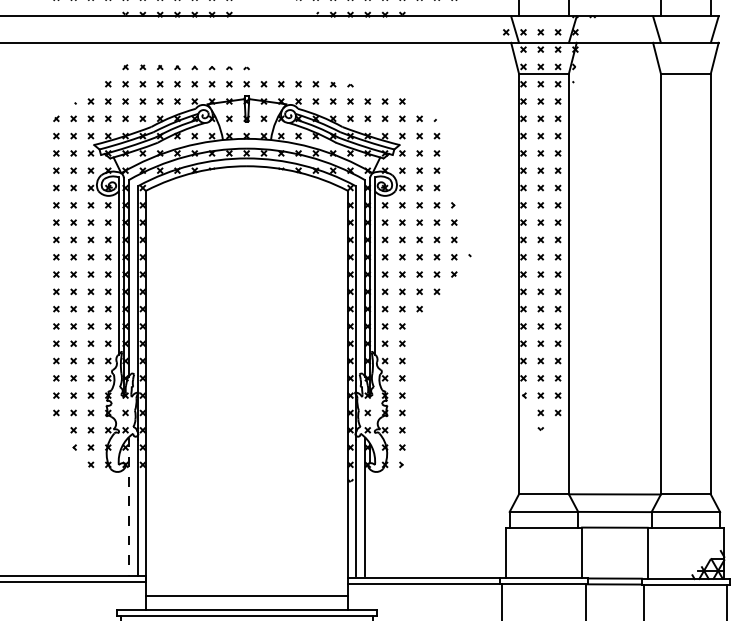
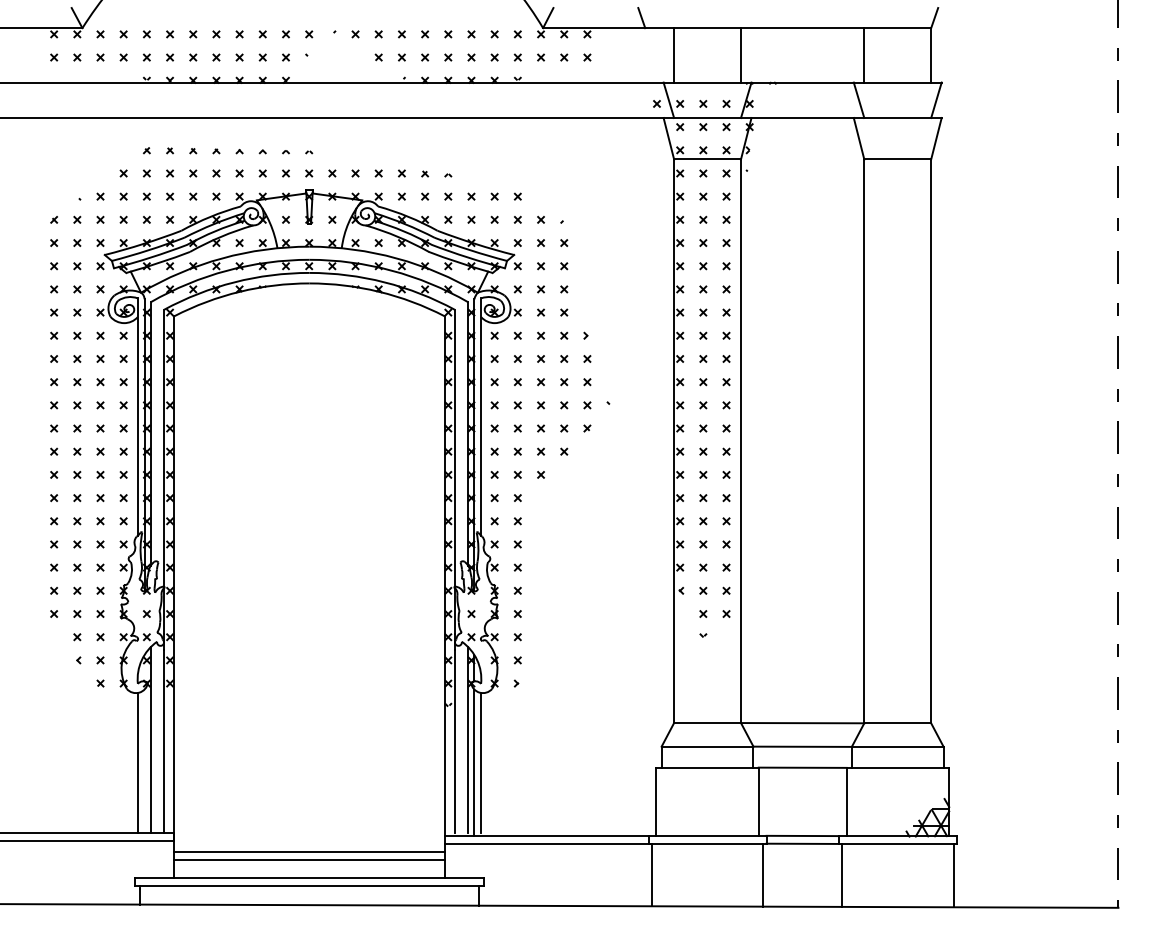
line: (128, 507) -> (150, 740), dashed -> solid
line: (370, 523) -> (474, 762), added
line: (118, 524) -> (137, 763), added
line: (375, 524) -> (481, 763), added
line: (246, 590) -> (309, 852), added

